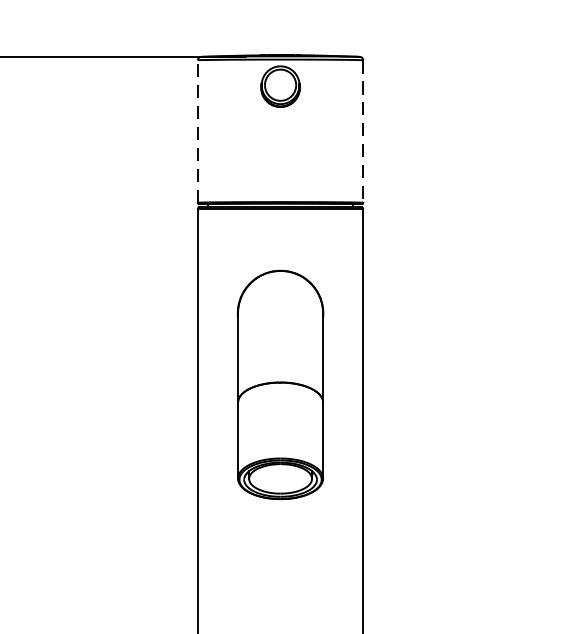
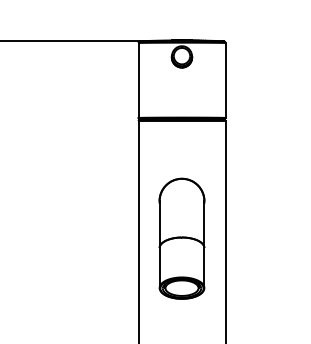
line: (197, 131) -> (138, 80), dashed -> solid
line: (363, 133) -> (225, 81), dashed -> solid
part: (279, 384) -> (181, 238), moved

